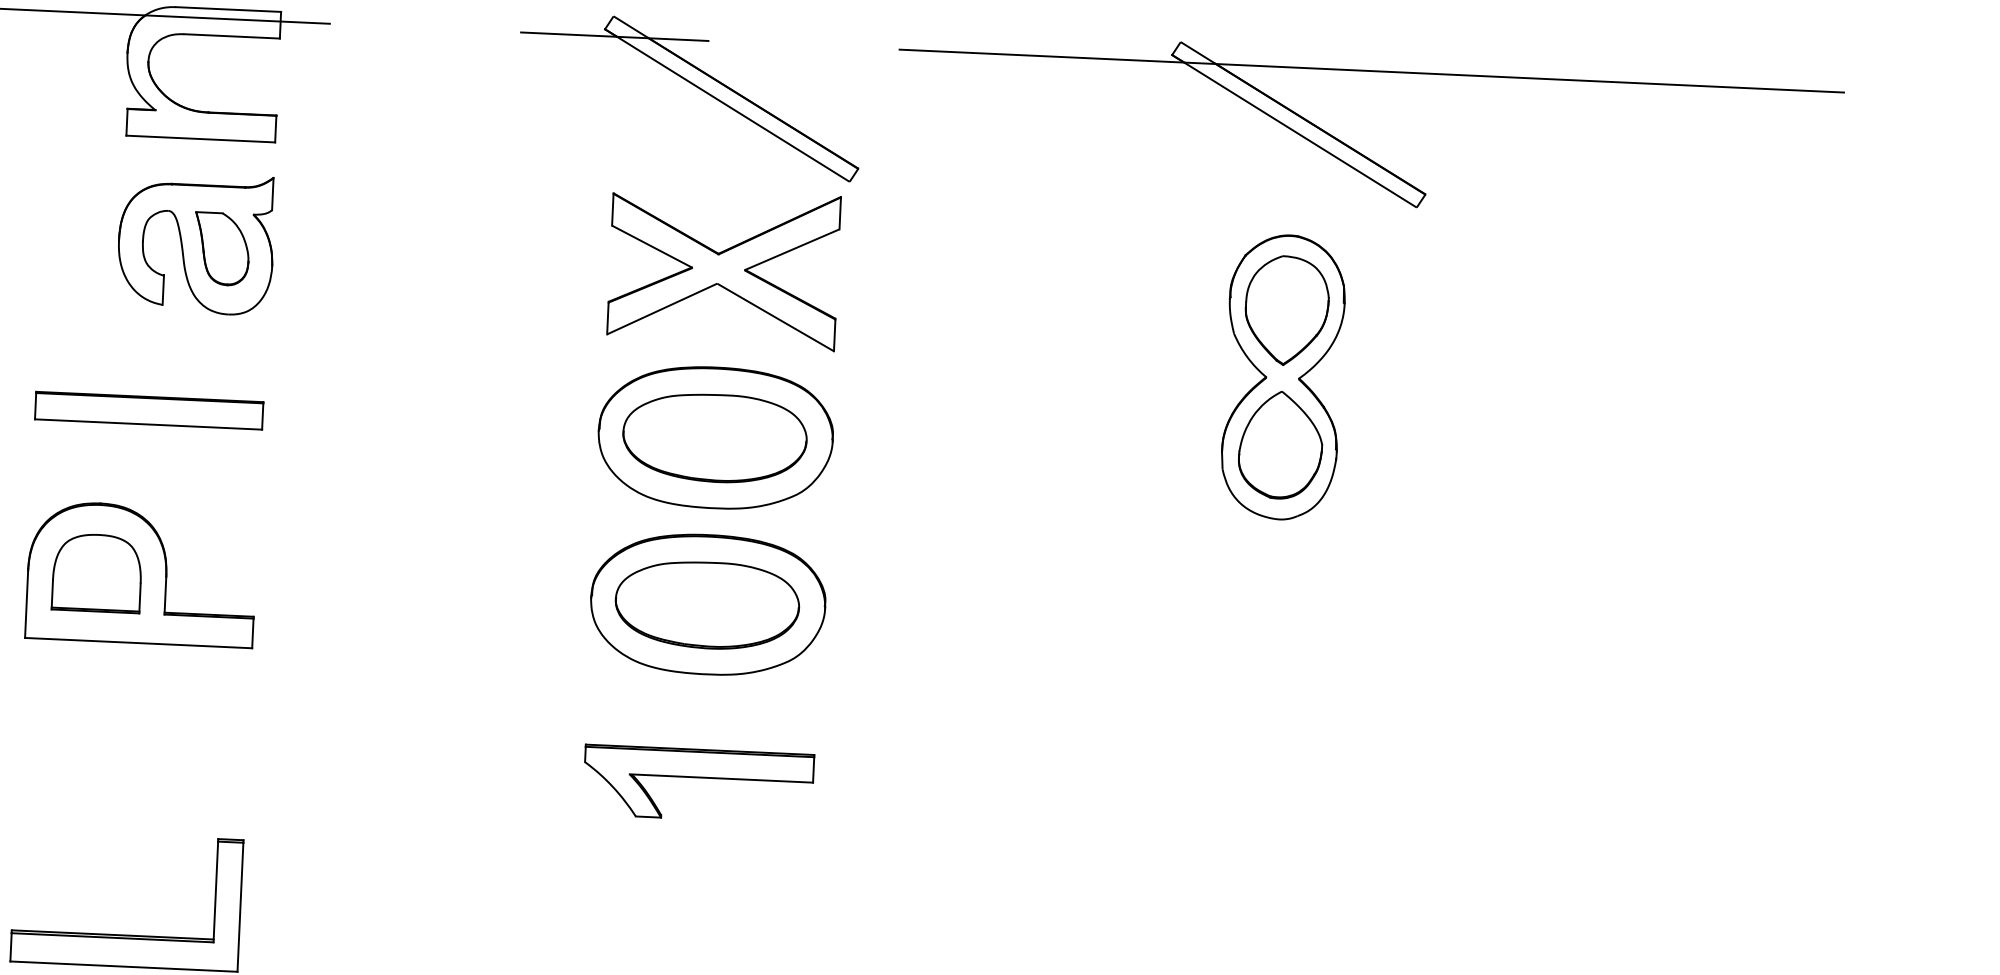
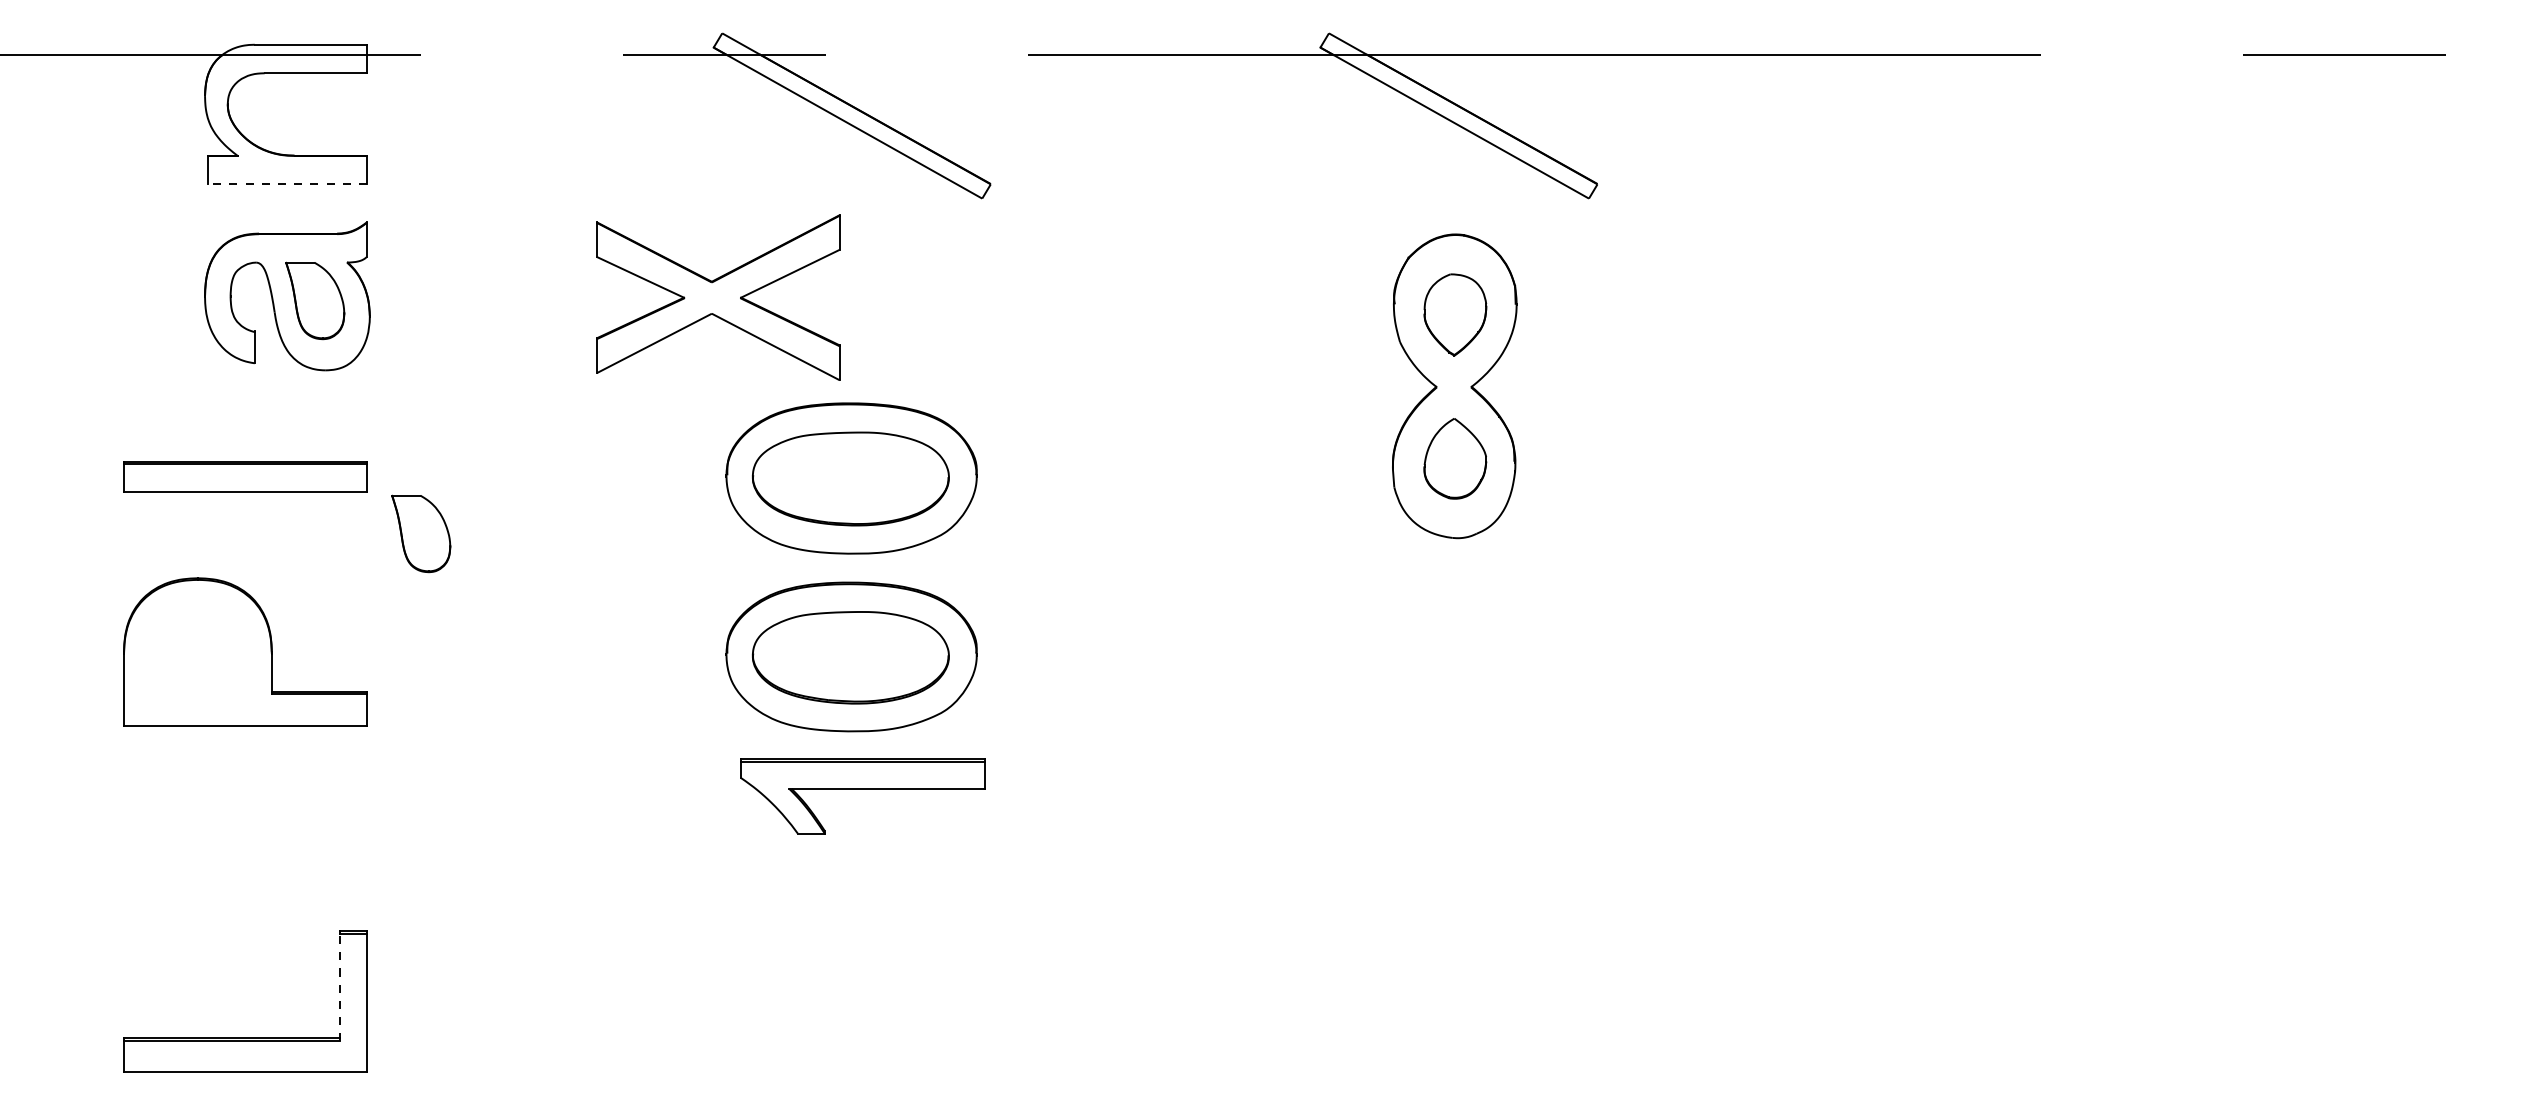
line: (200, 139) -> (287, 184), solid -> dashed
part: (724, 268) -> (718, 297), moved
part: (1287, 310) -> (1455, 314), size x0.7
part: (1280, 444) -> (1455, 458), size x0.7
part: (311, 471) -> (421, 533), added
part: (96, 572) -> (197, 652), removed
part: (698, 778) -> (862, 789), moved
line: (216, 892) -> (340, 987), solid -> dashed

